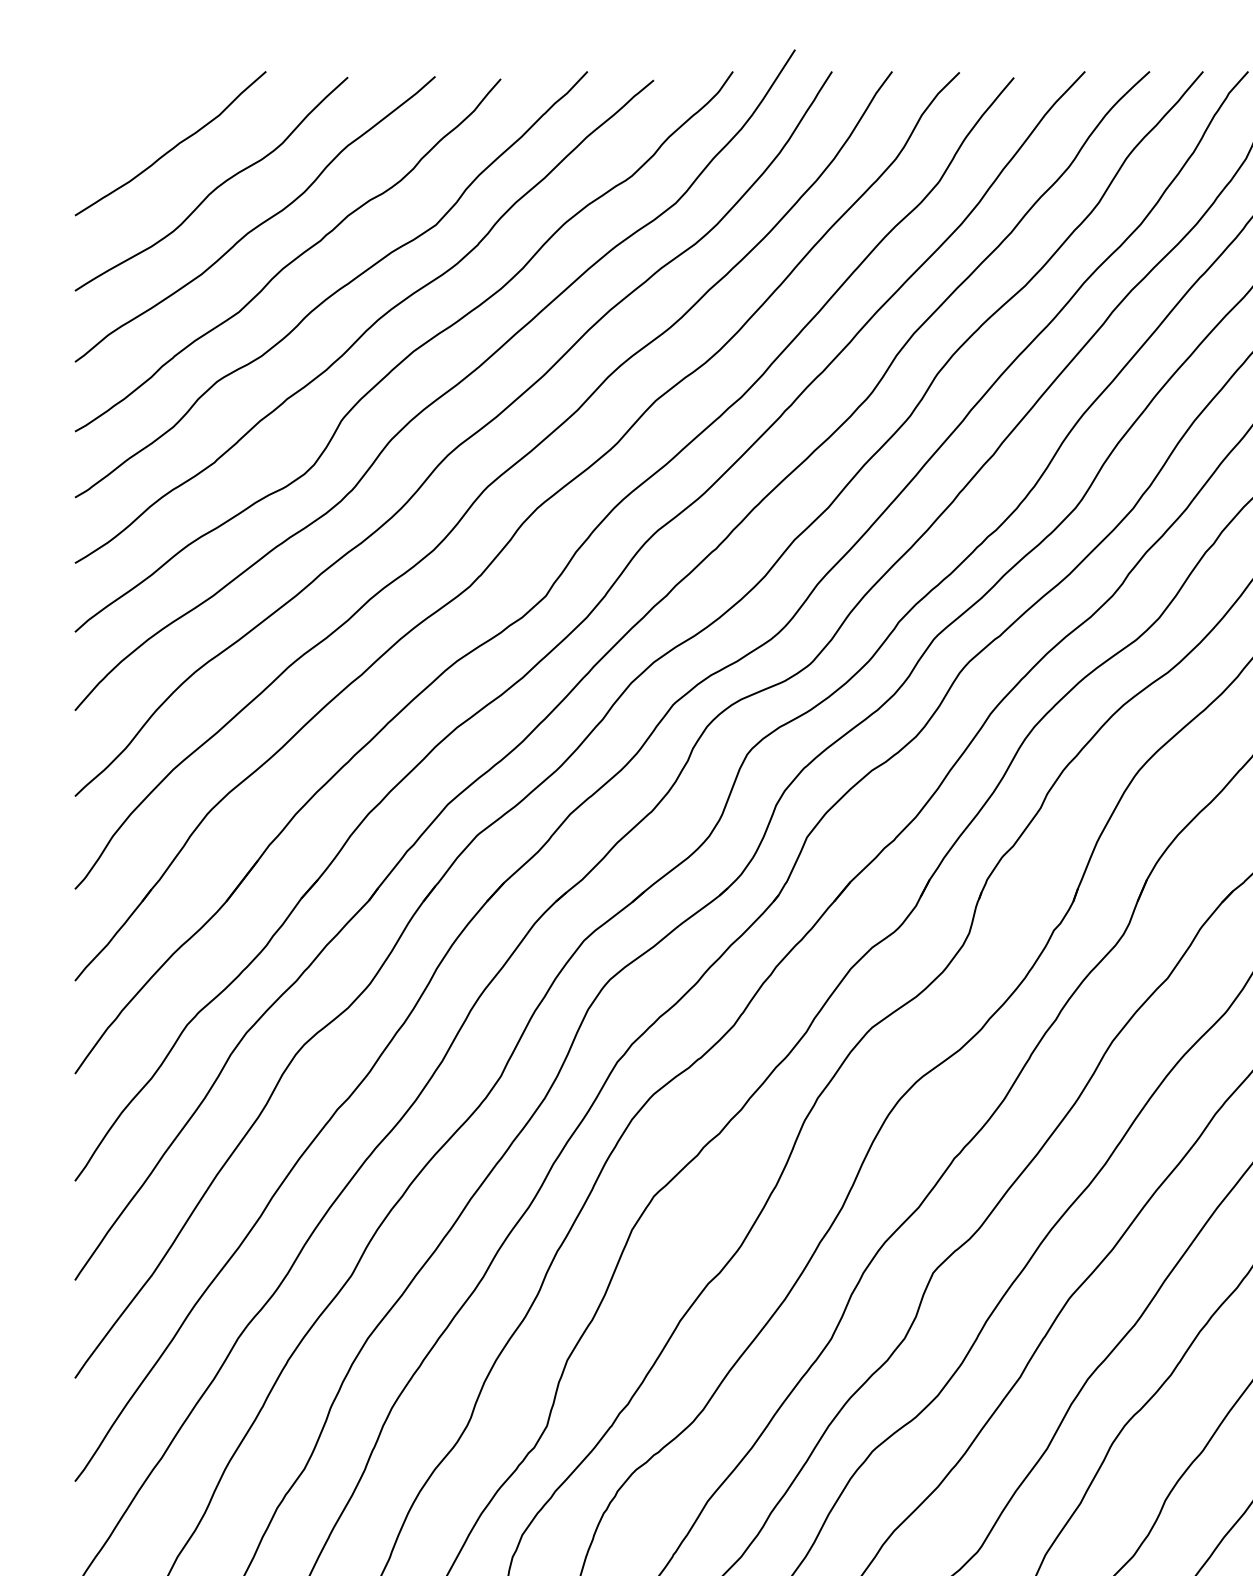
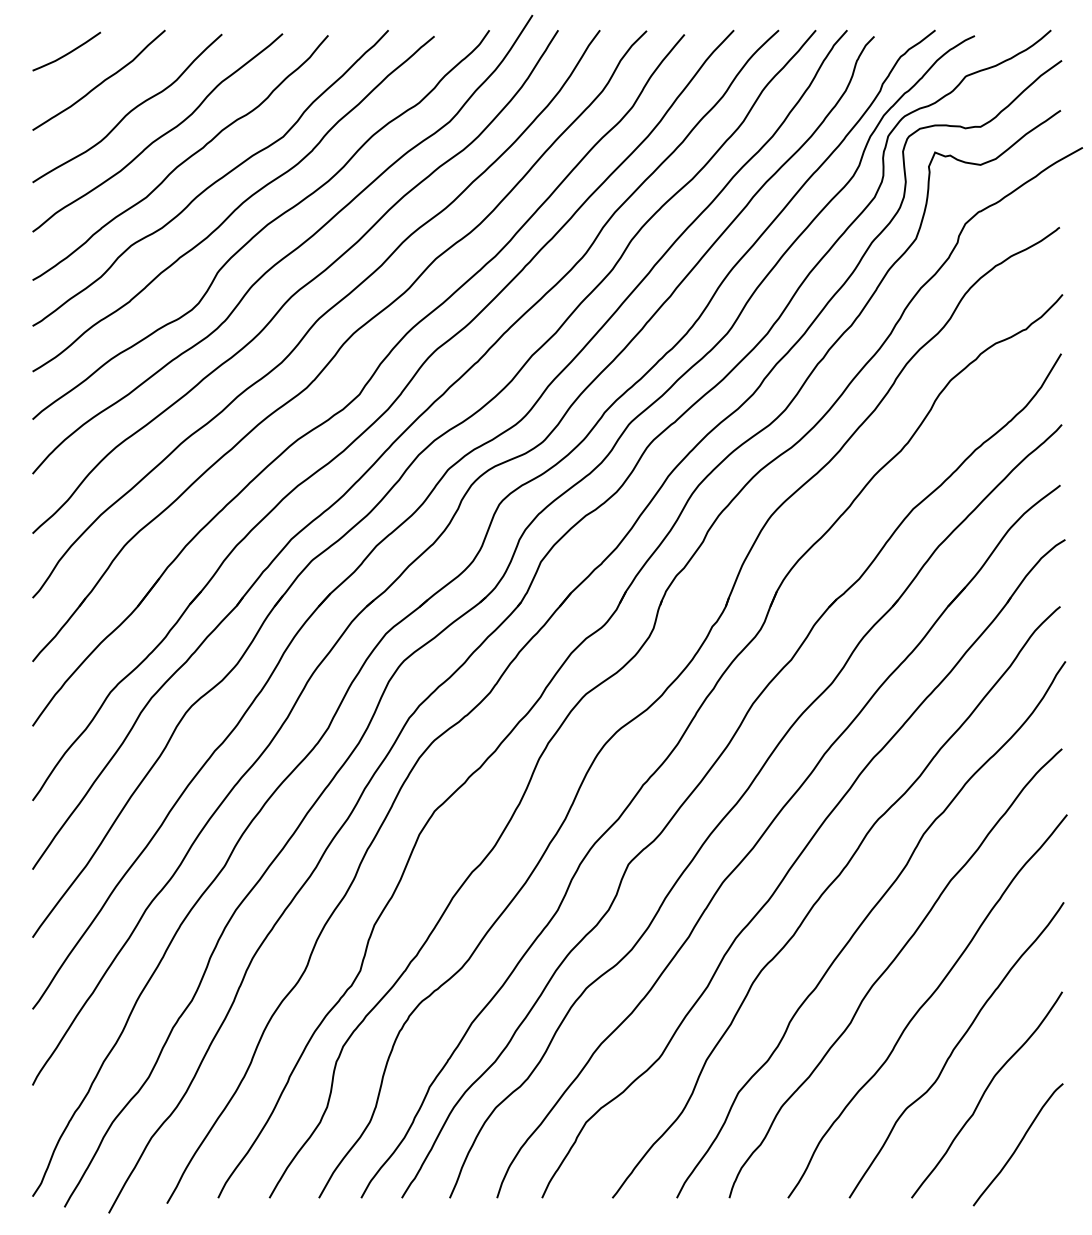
curve: (123, 104) -> (66, 53), added

